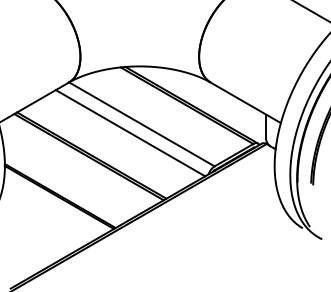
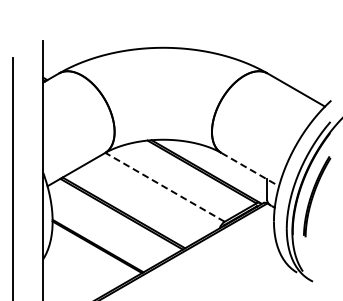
line: (246, 102) -> (250, 169), solid -> dashed
line: (142, 124) -> (165, 187), solid -> dashed
line: (130, 133) -> (155, 194), removed

